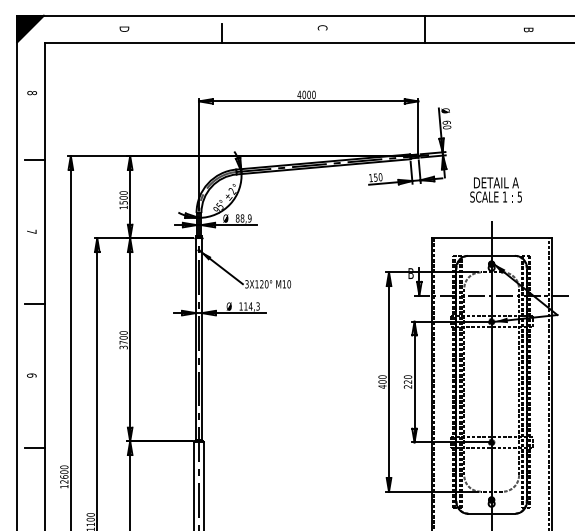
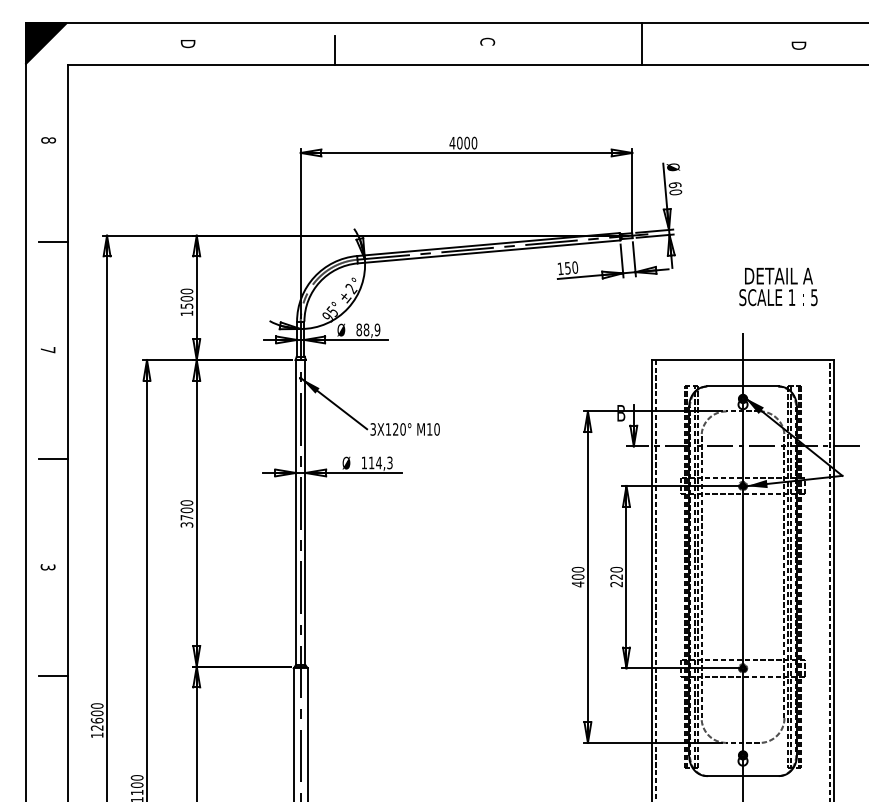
text: (528, 30) -> (798, 45), B -> D
text: (495, 189) -> (777, 286), moved
text: (31, 375) -> (47, 567), 6 -> 3

